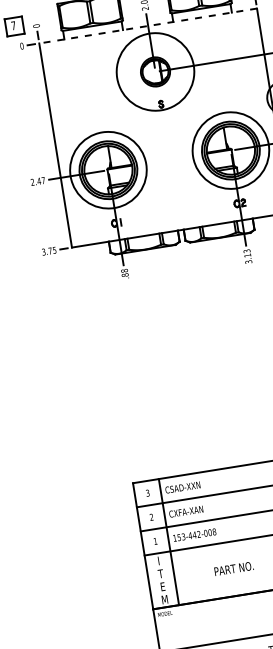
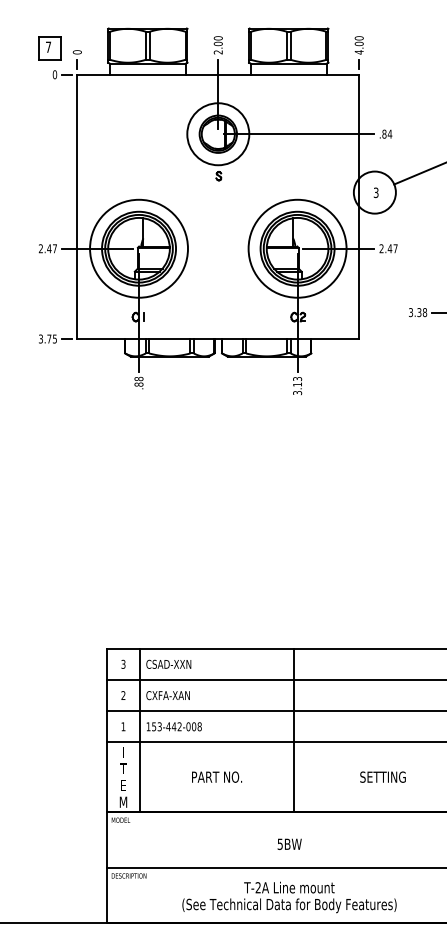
line: (148, 25) -> (218, 74), dashed -> solid
circle: (155, 72) -> (218, 134), size x0.62

